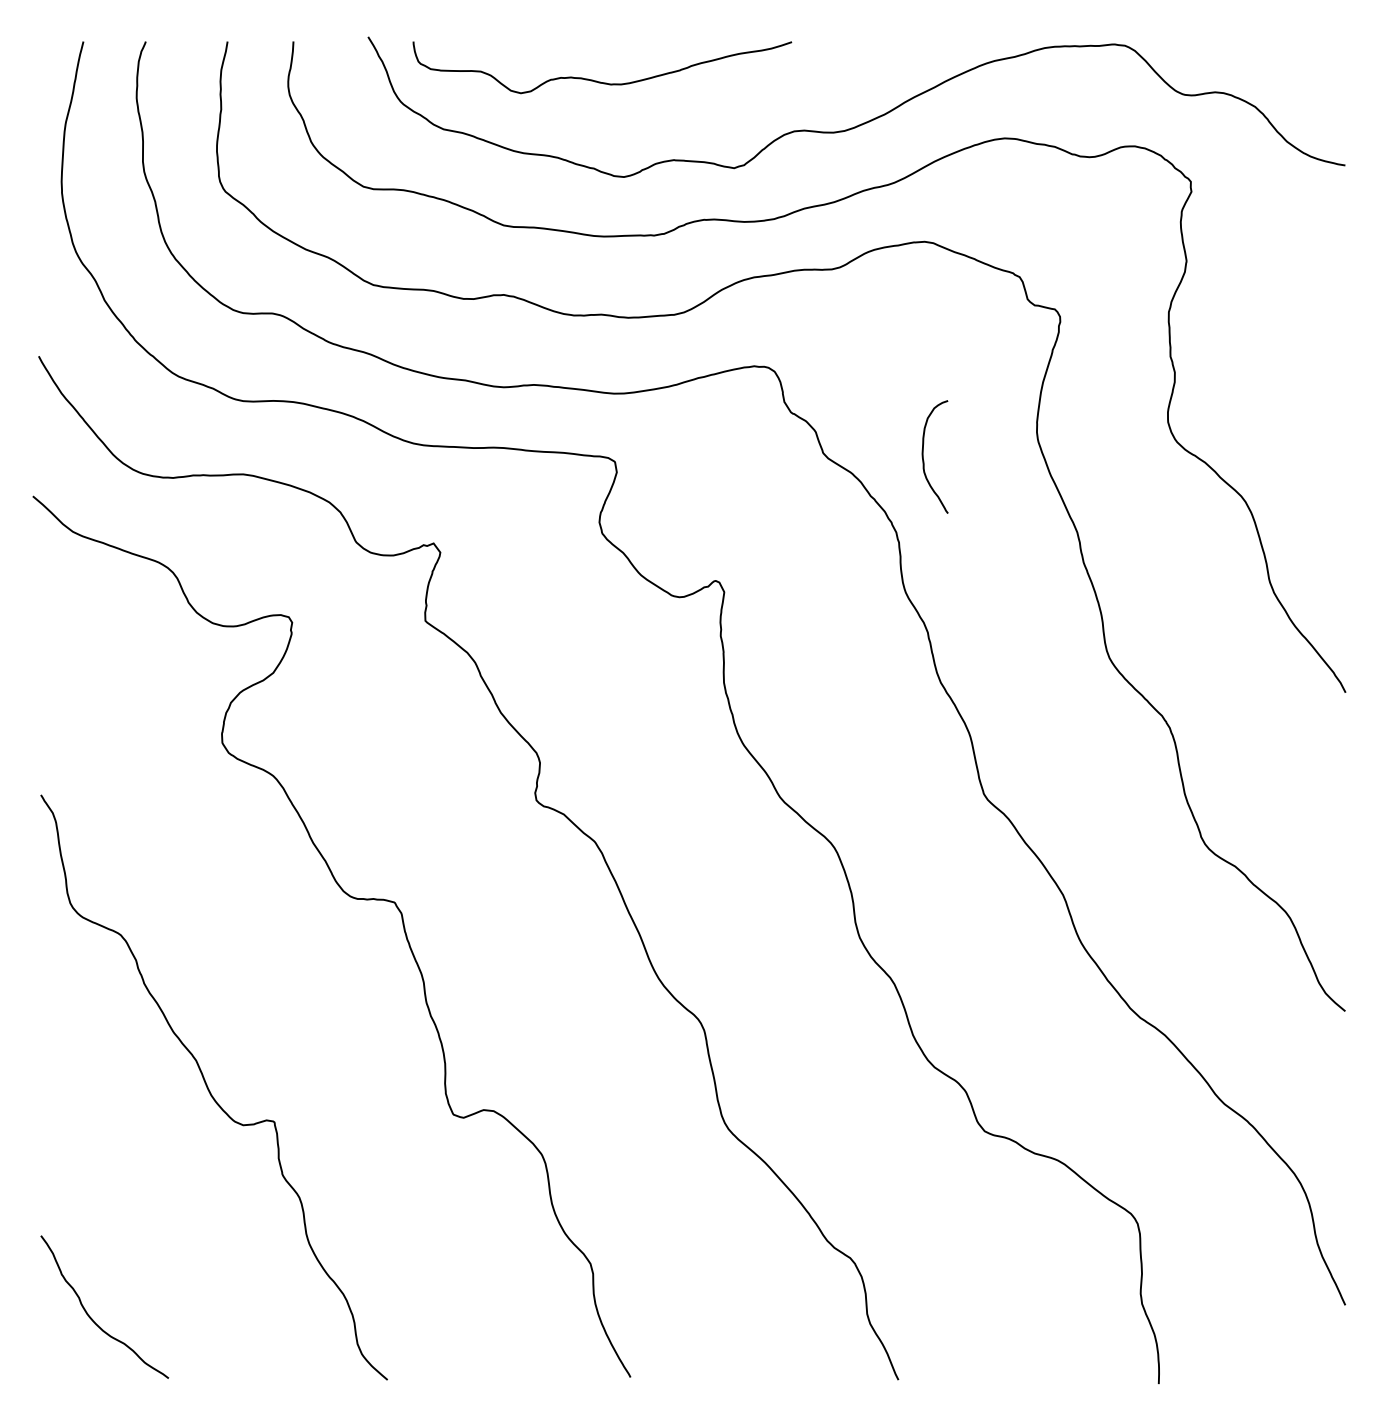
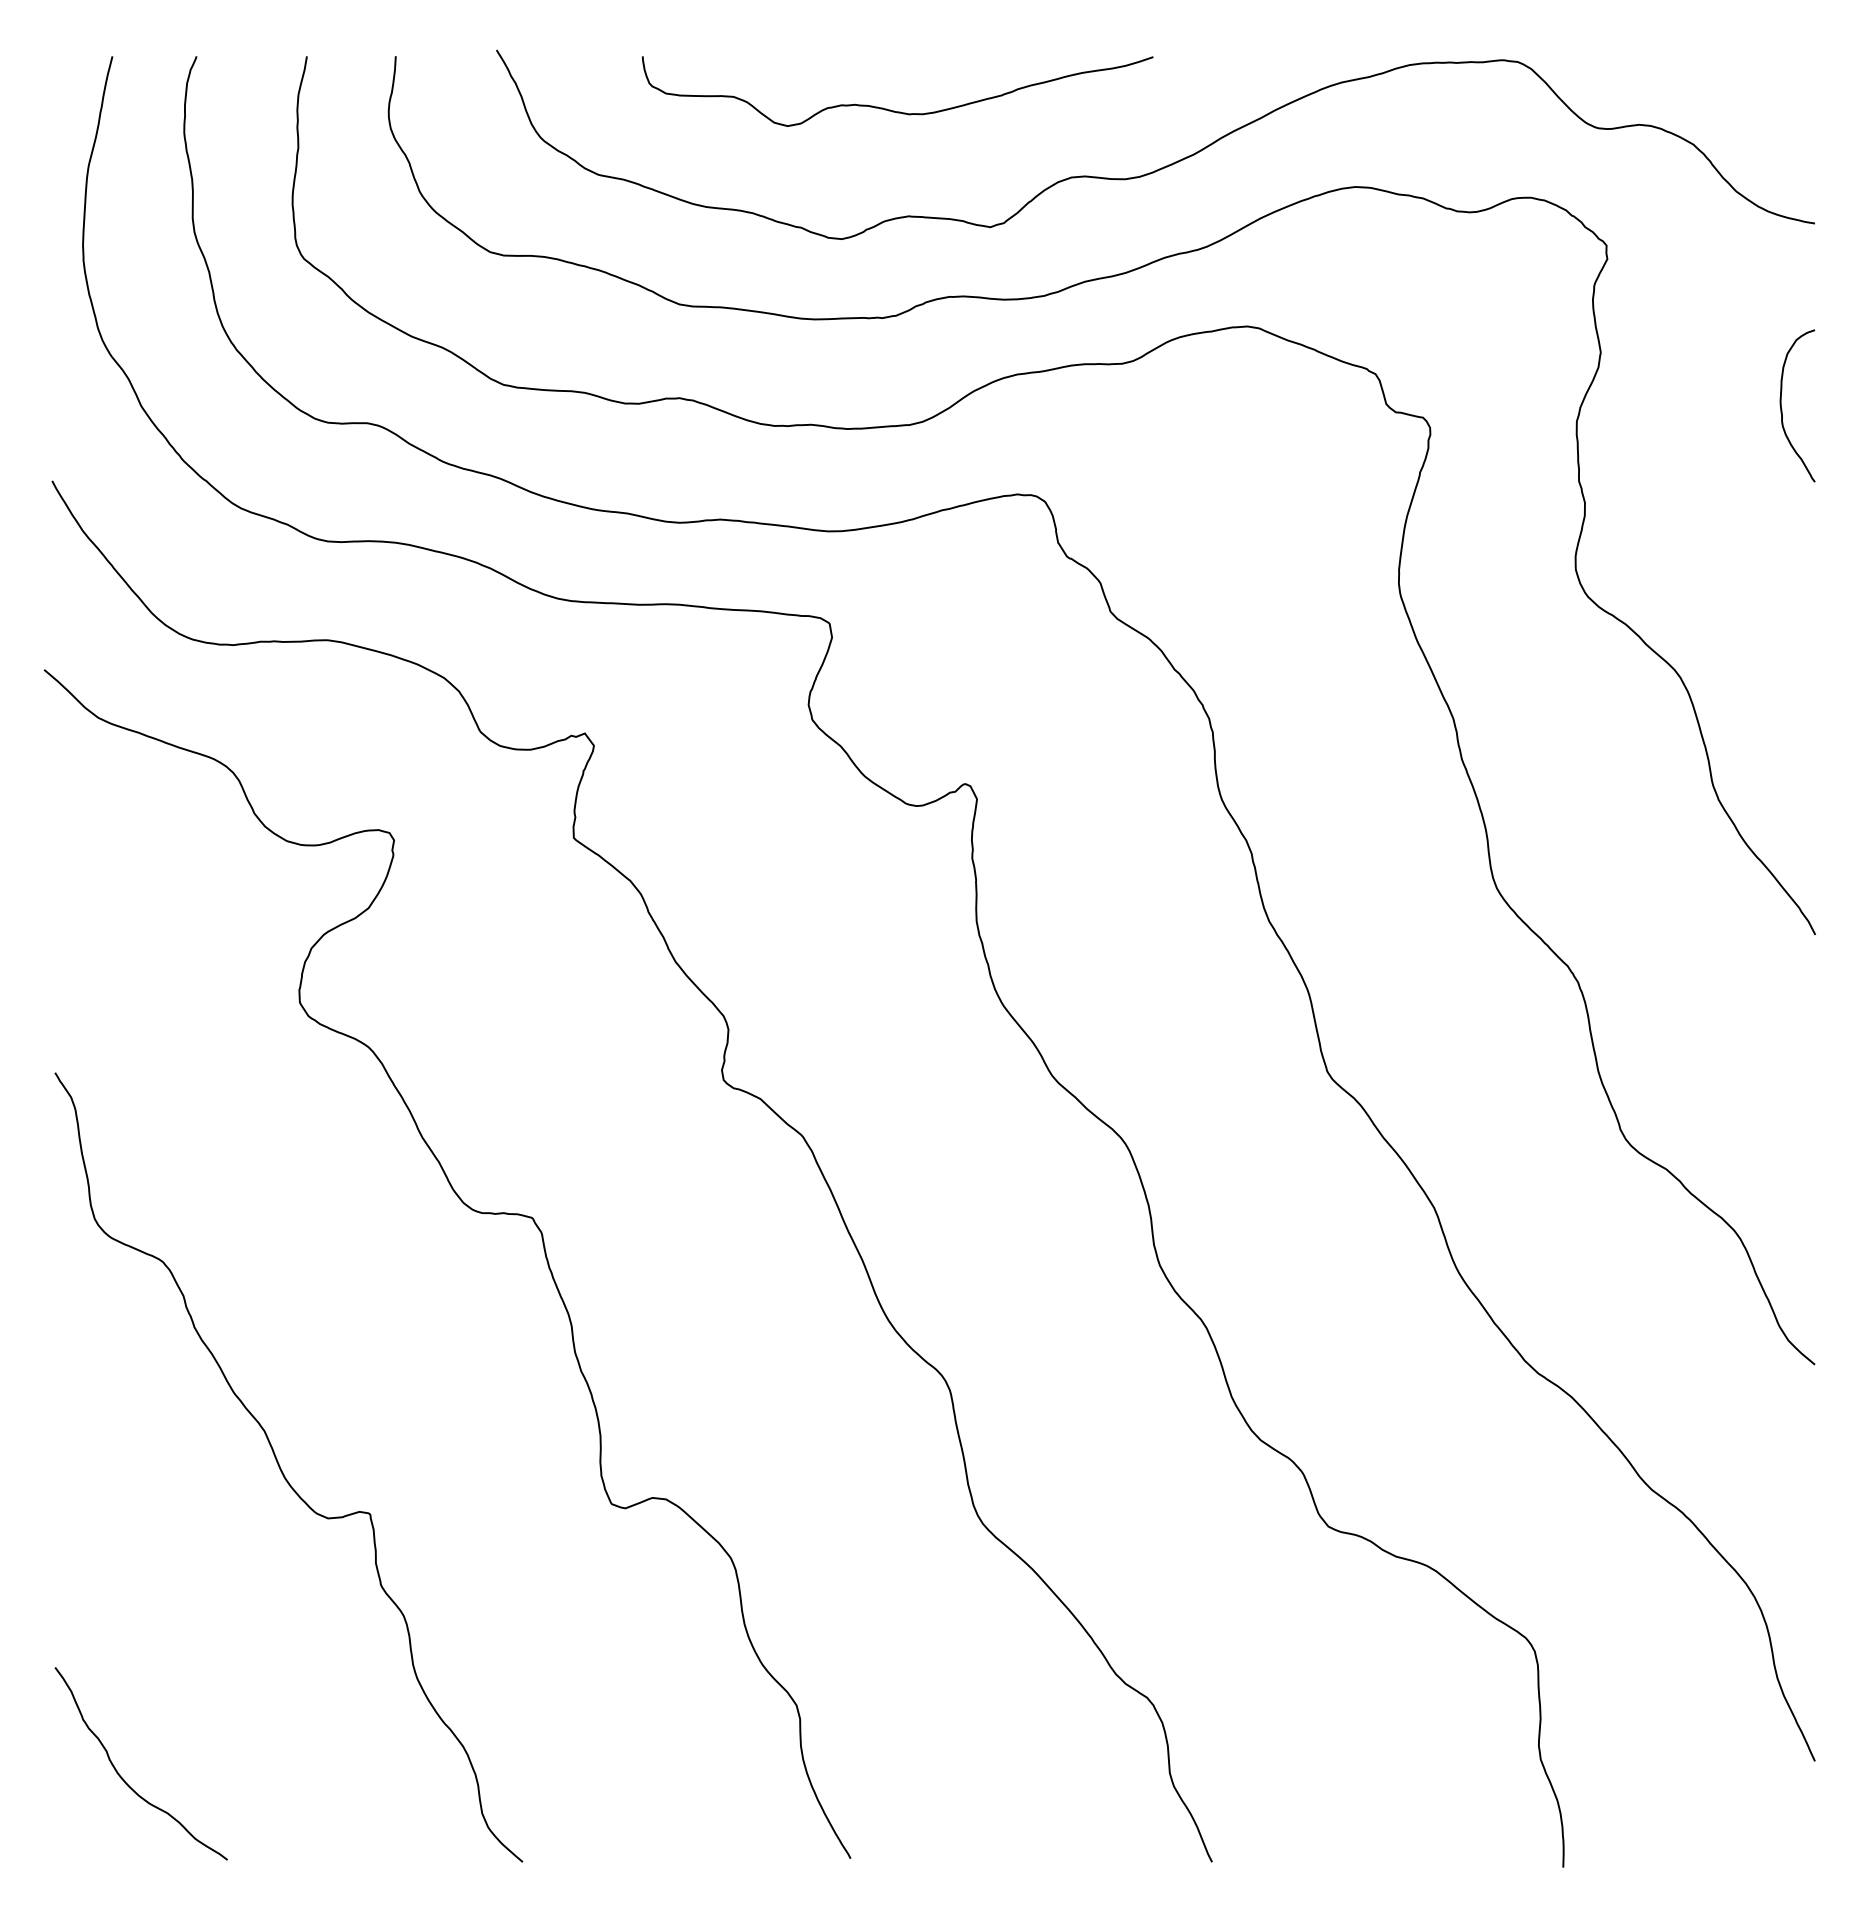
curve: (600, 81) -> (894, 110), moved
curve: (924, 459) -> (1782, 409), moved

